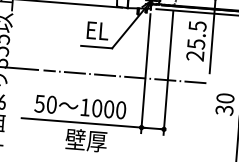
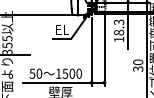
text: (195, 40) -> (118, 30), 25.5 -> 18.3
line: (124, 76) -> (79, 54), removed
text: (97, 107) -> (65, 73), 1000 -> 1500

